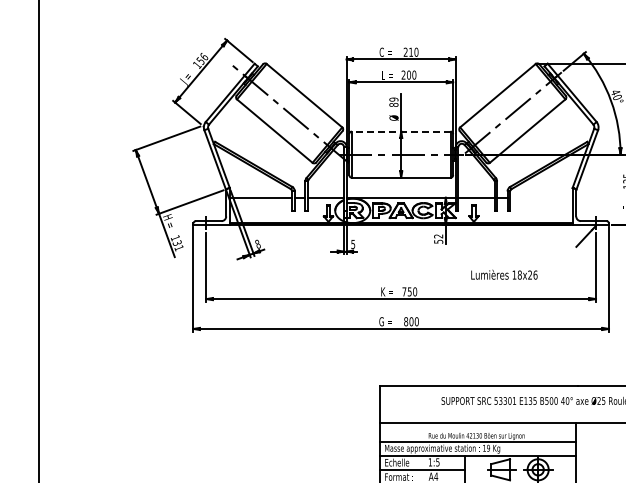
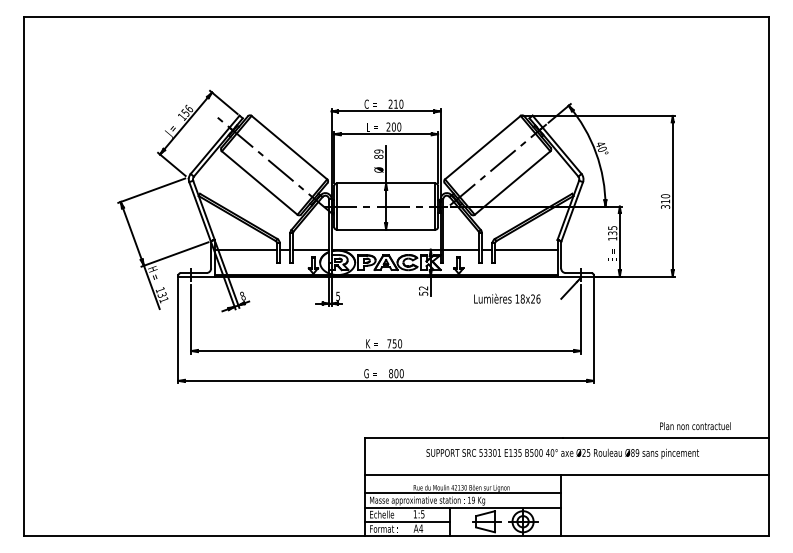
line: (400, 131) -> (385, 183), dashed -> solid
line: (541, 197) -> (526, 249), added
text: (504, 274) -> (507, 298), moved

